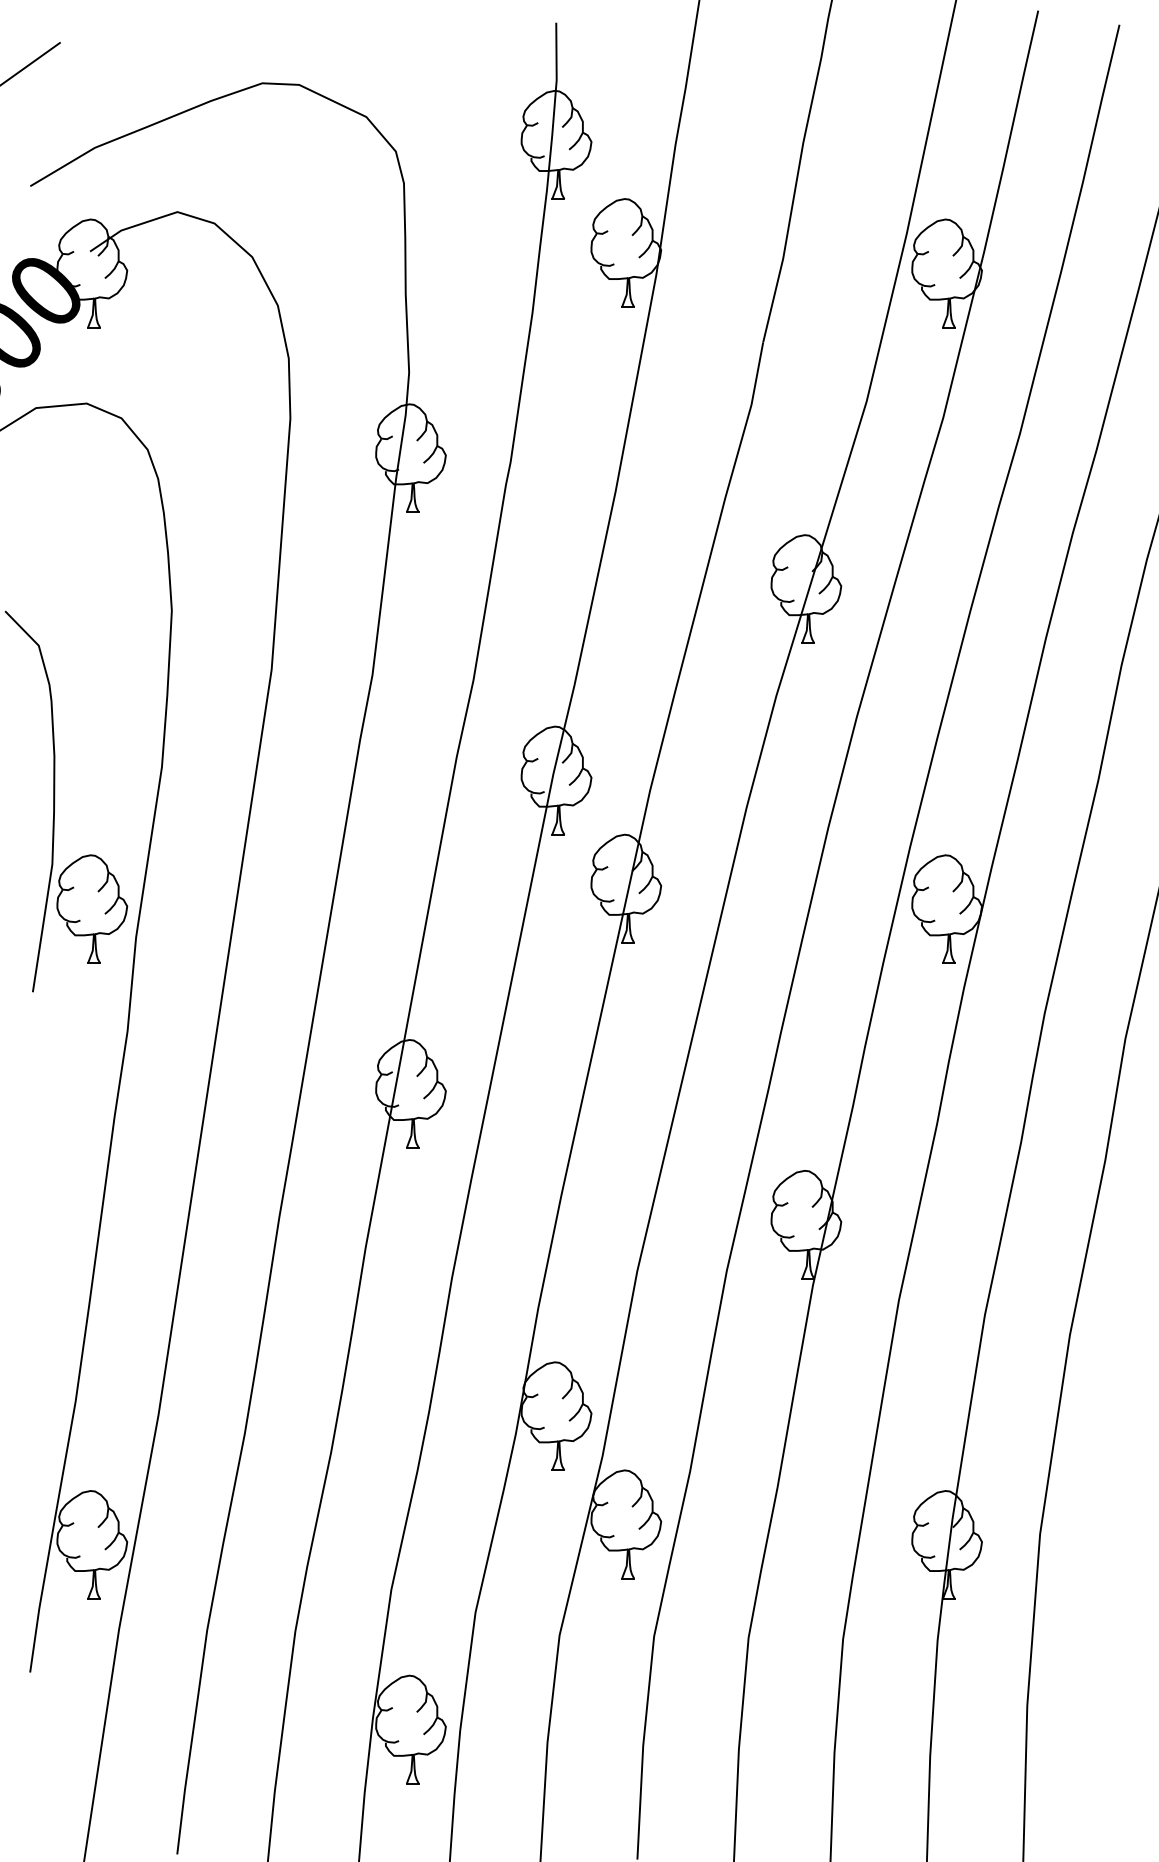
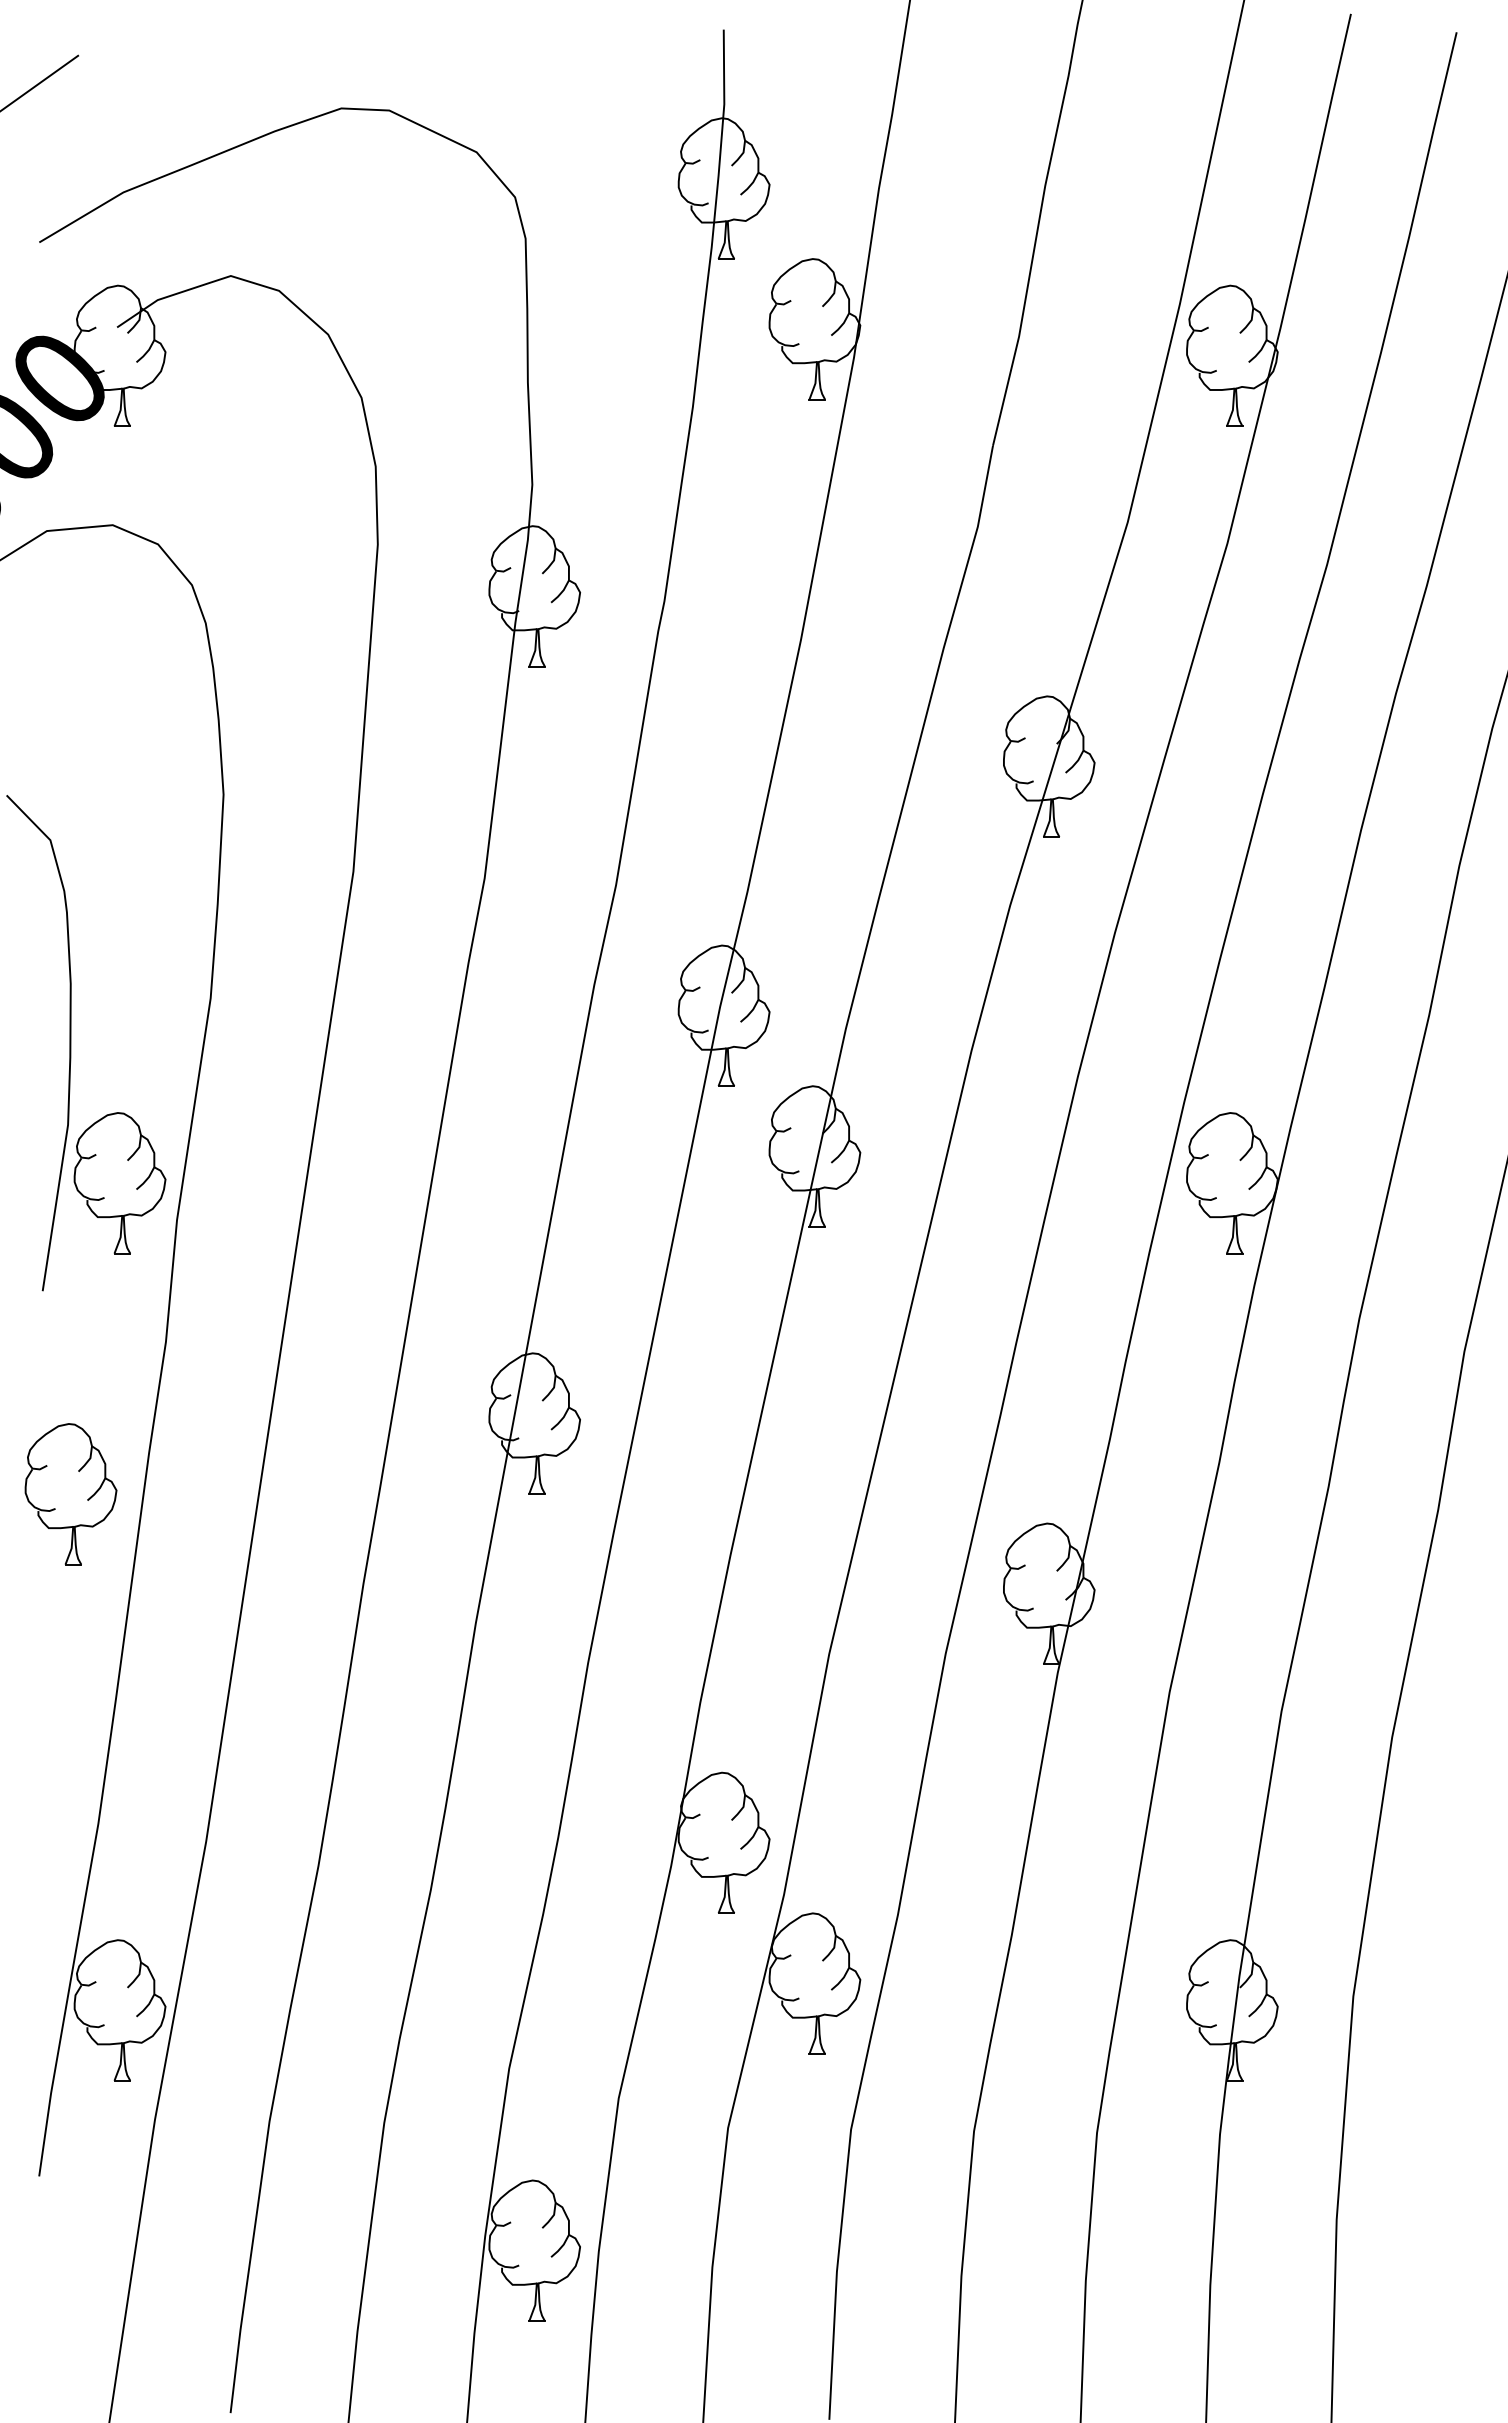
part: (54, 1148) -> (70, 1494), added

